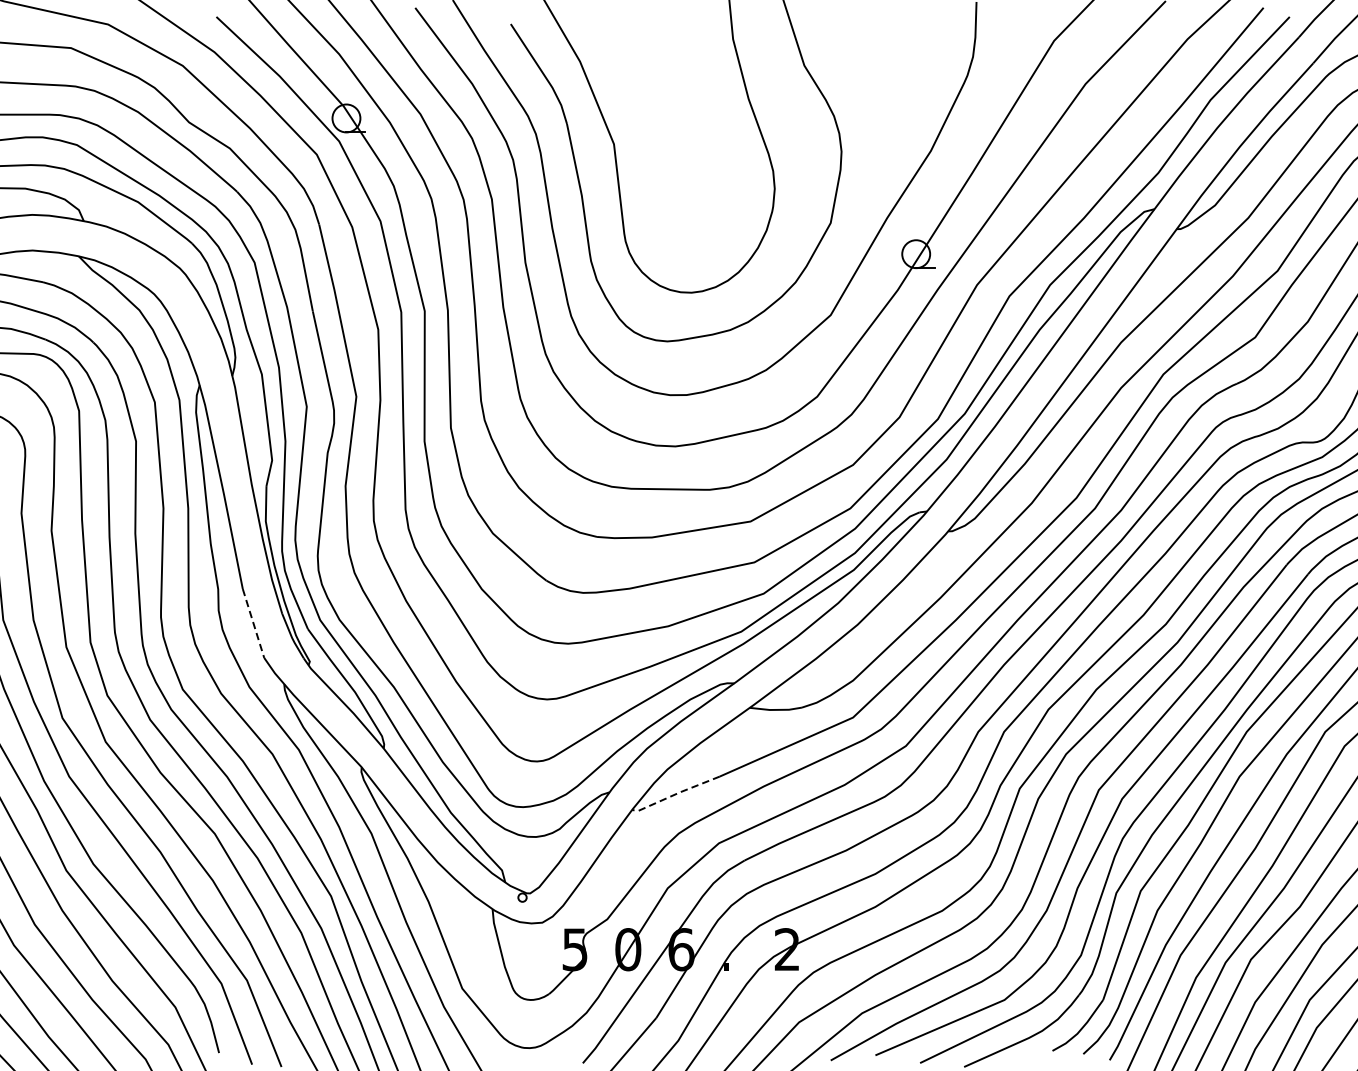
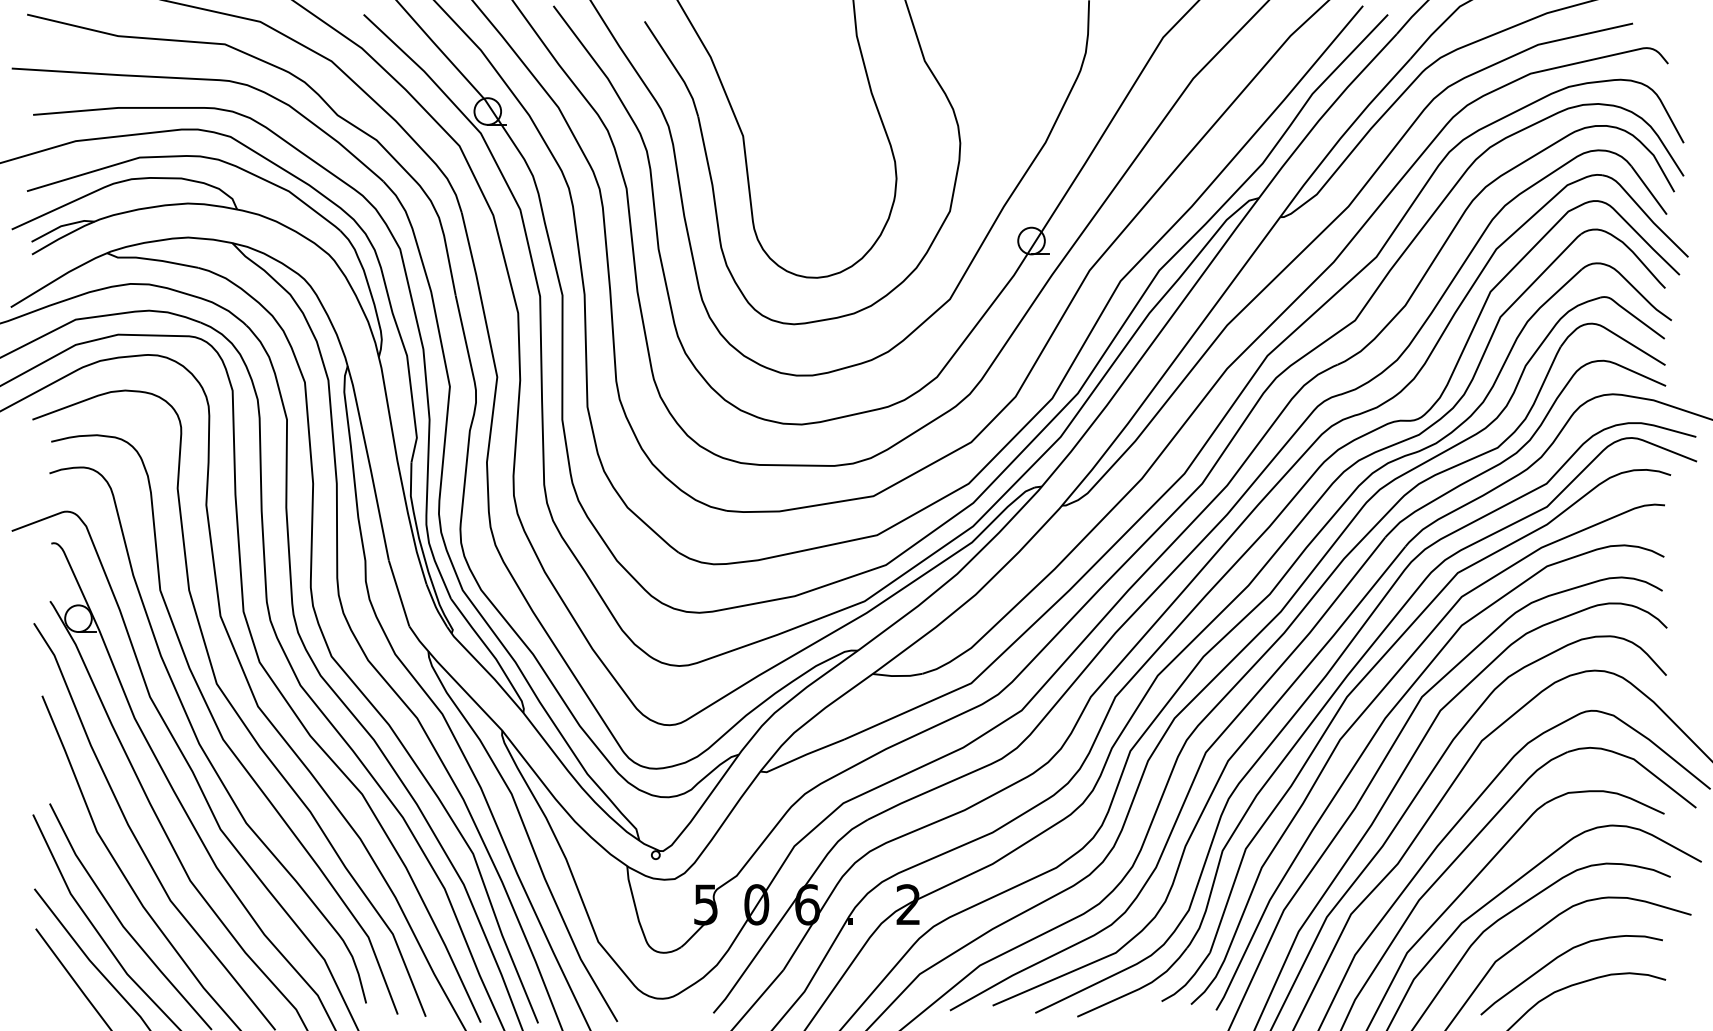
line: (253, 623) -> (399, 593), dashed -> solid
line: (676, 794) -> (802, 756), dashed -> solid

